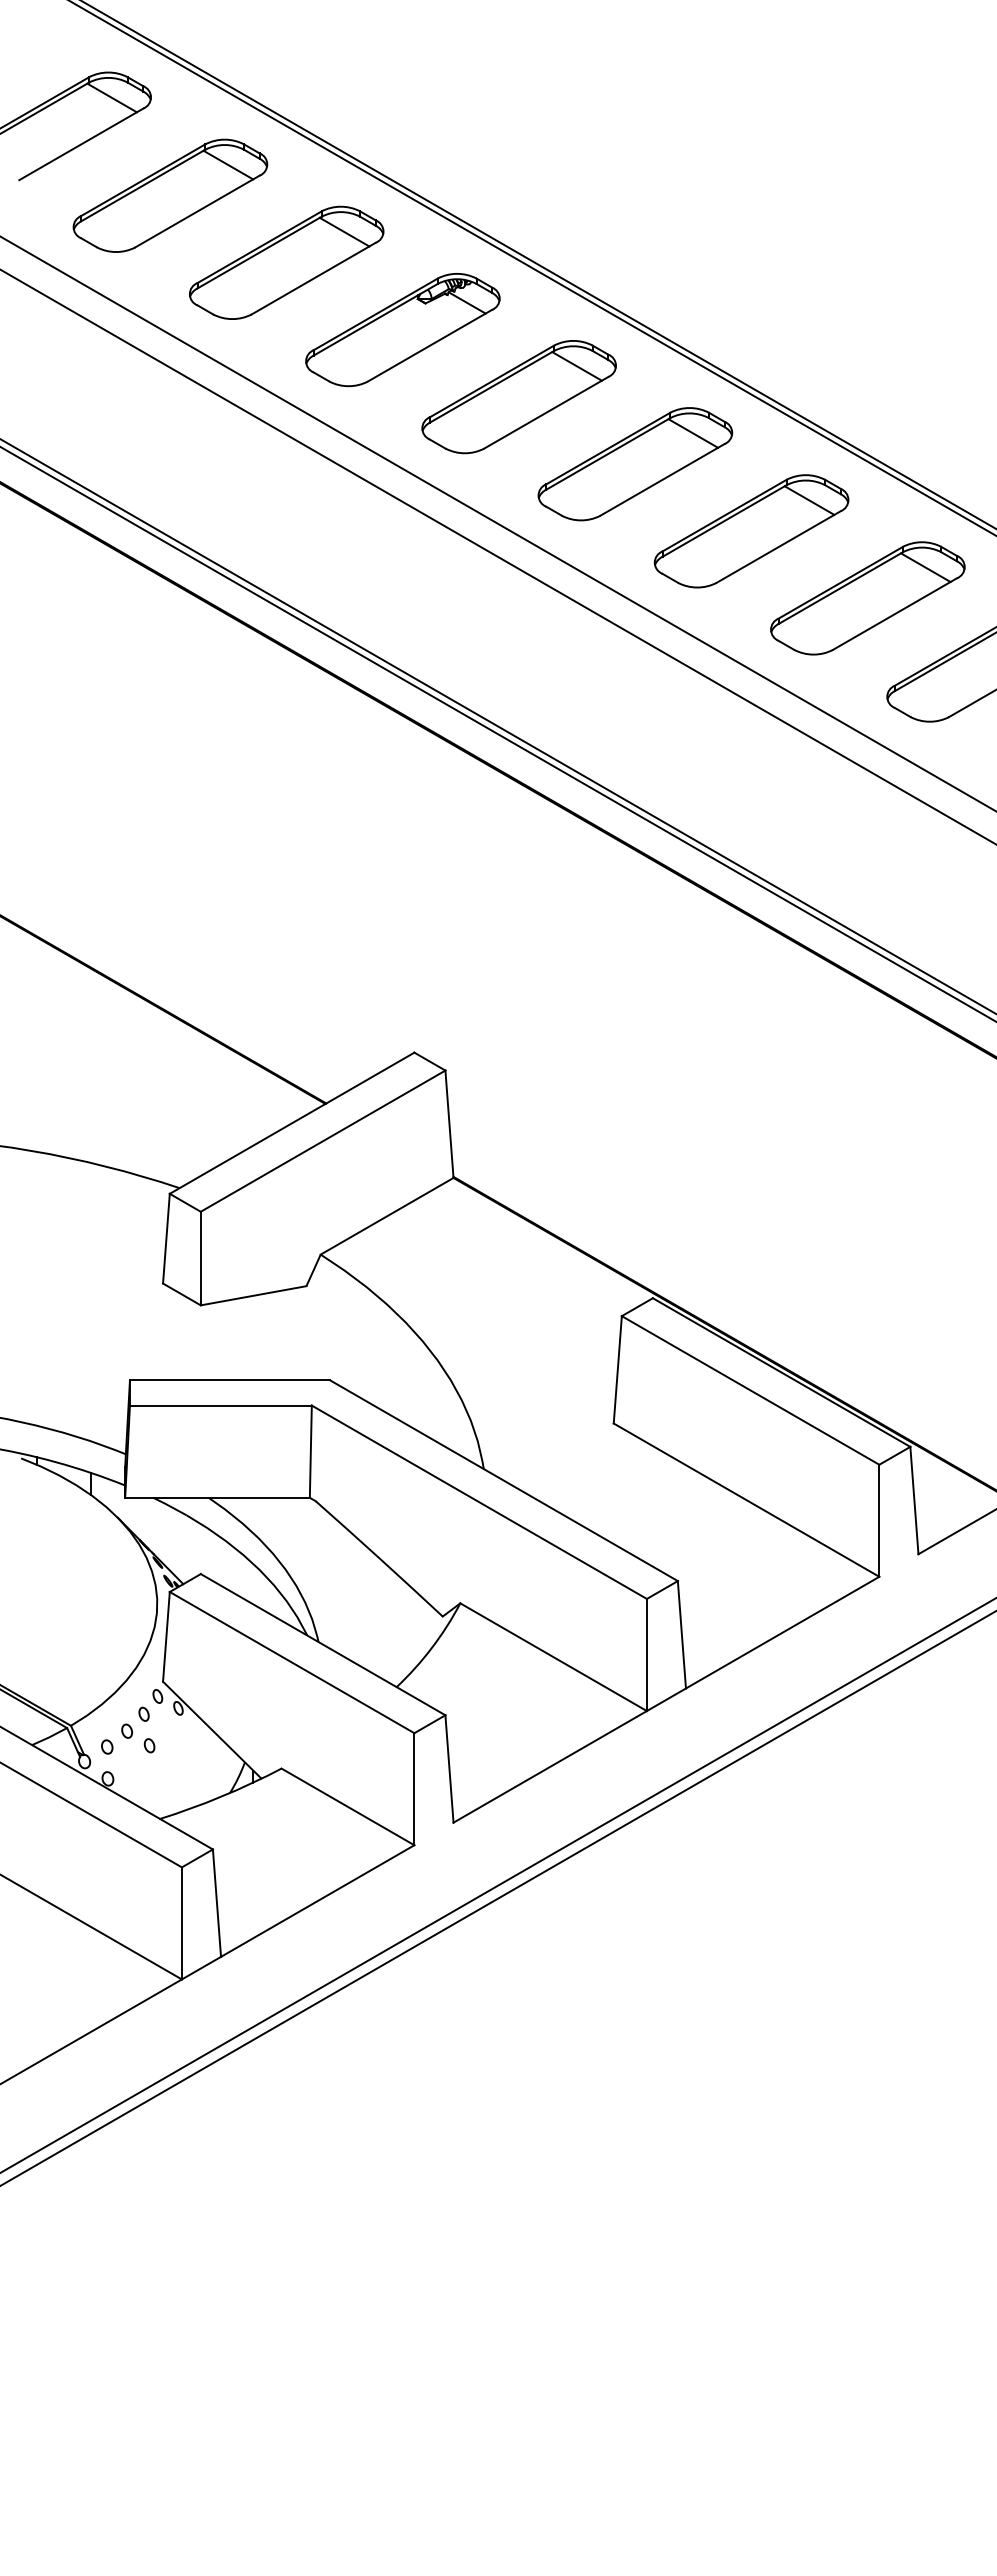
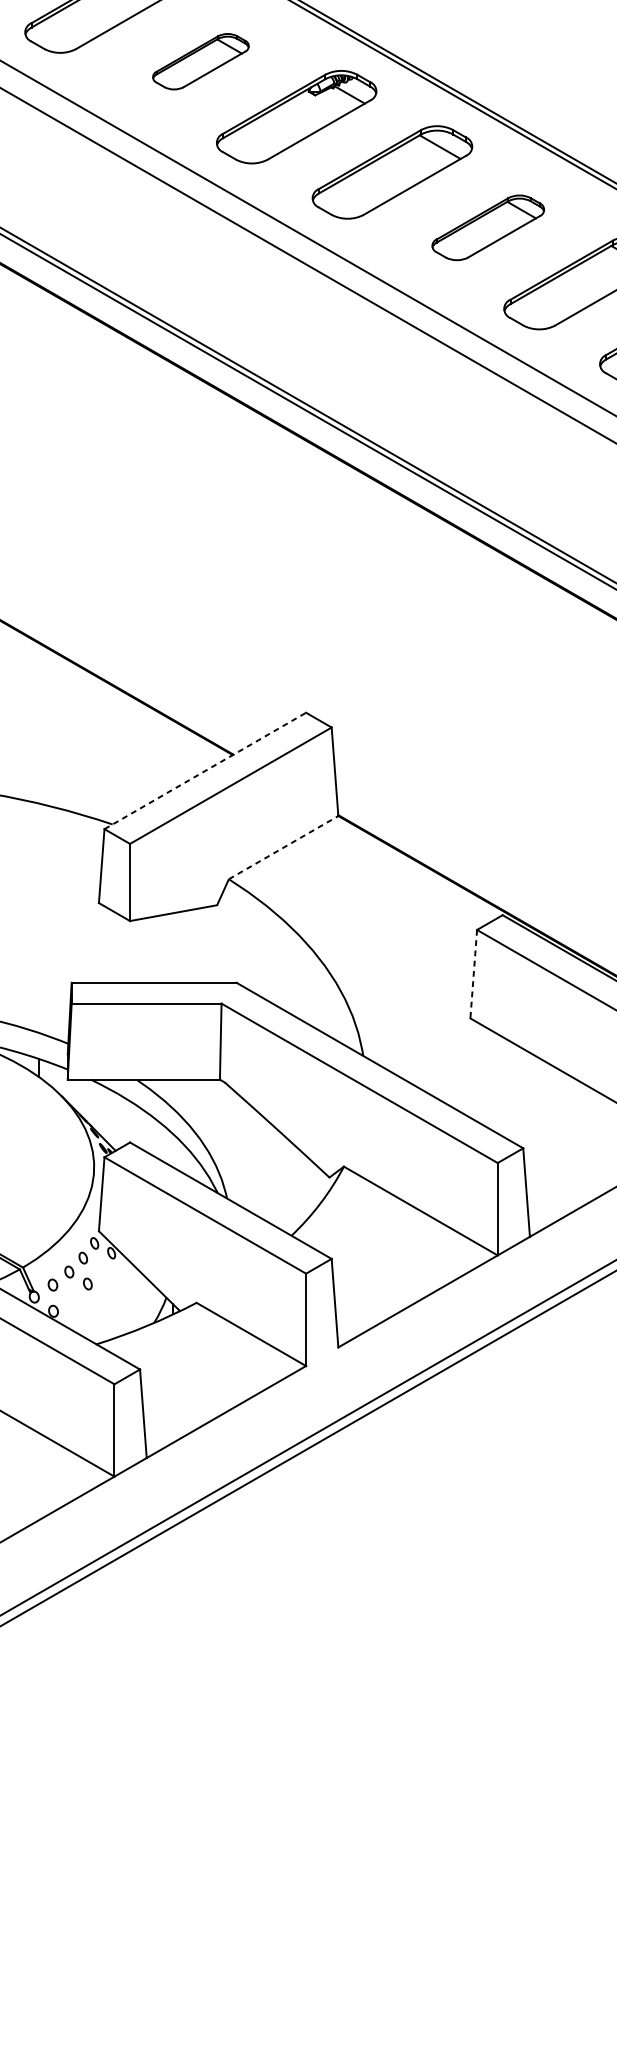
part: (286, 262) -> (200, 61), size x0.6
part: (635, 464) -> (488, 228), size x0.7
line: (292, 1123) -> (205, 771), solid -> dashed
line: (387, 1216) -> (283, 847), solid -> dashed
line: (617, 1369) -> (473, 973), solid -> dashed

